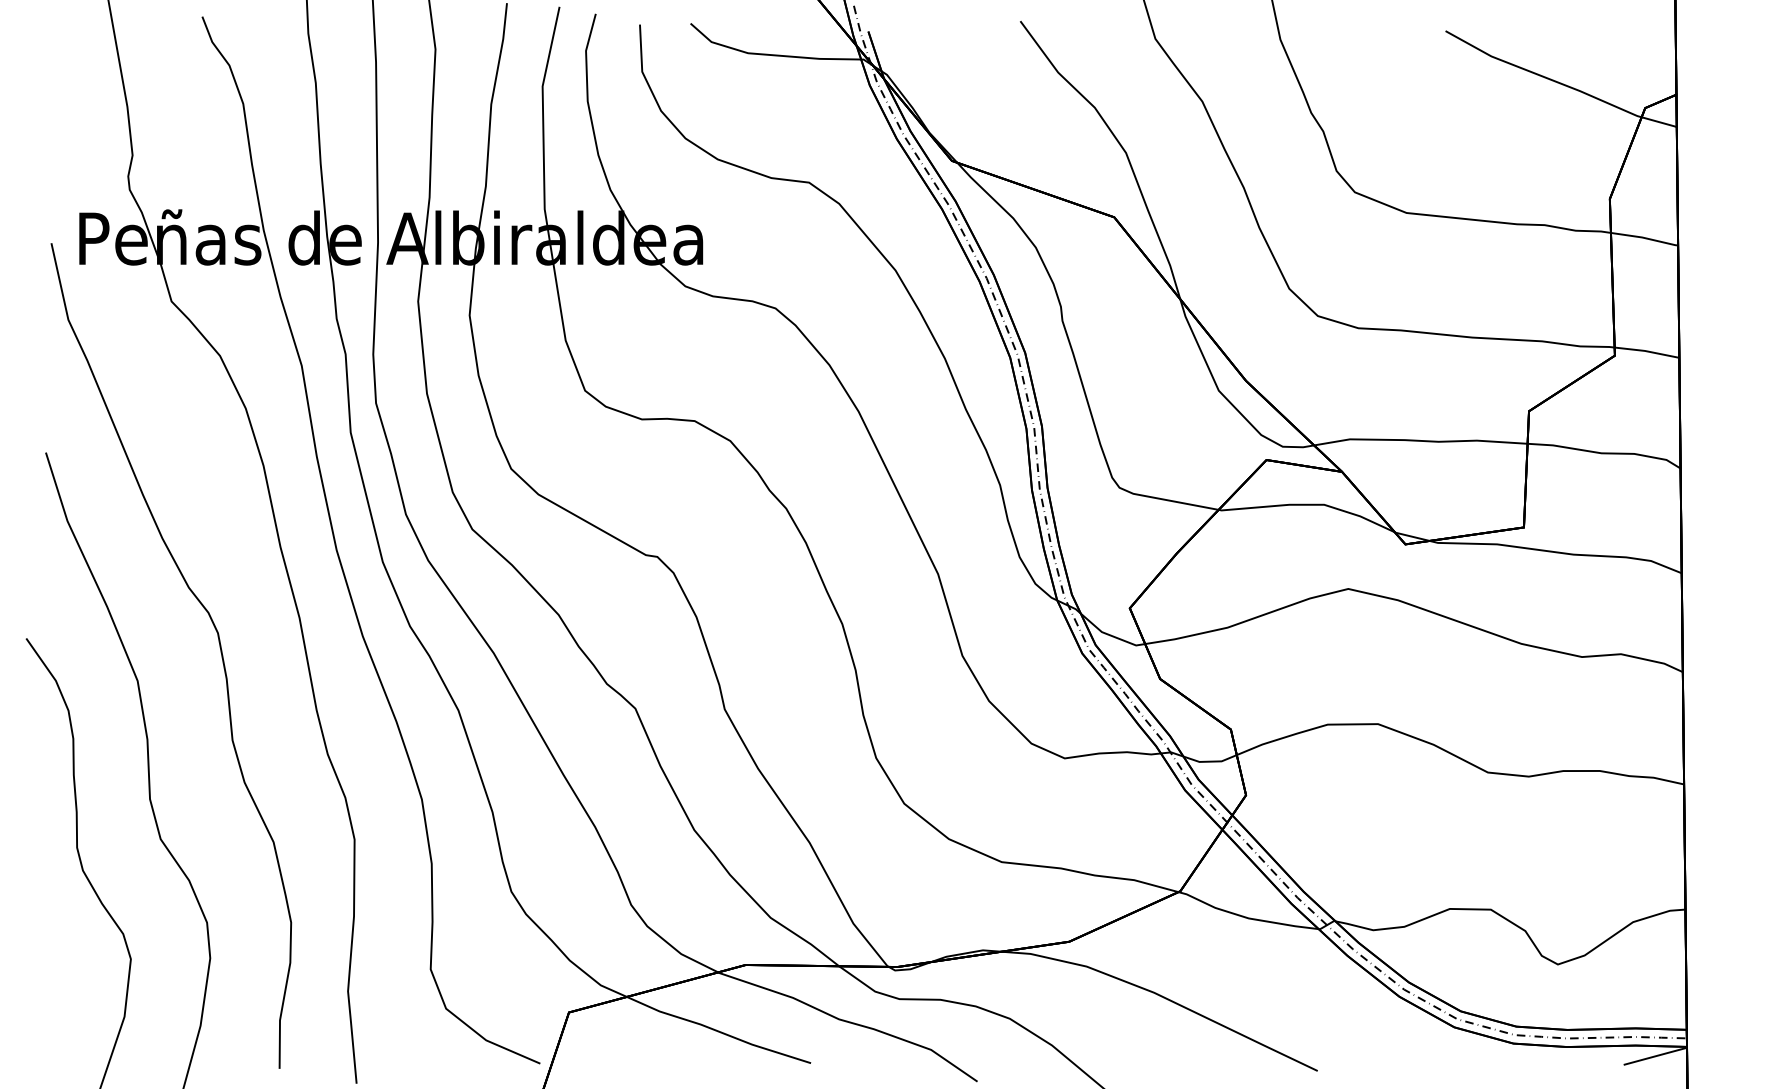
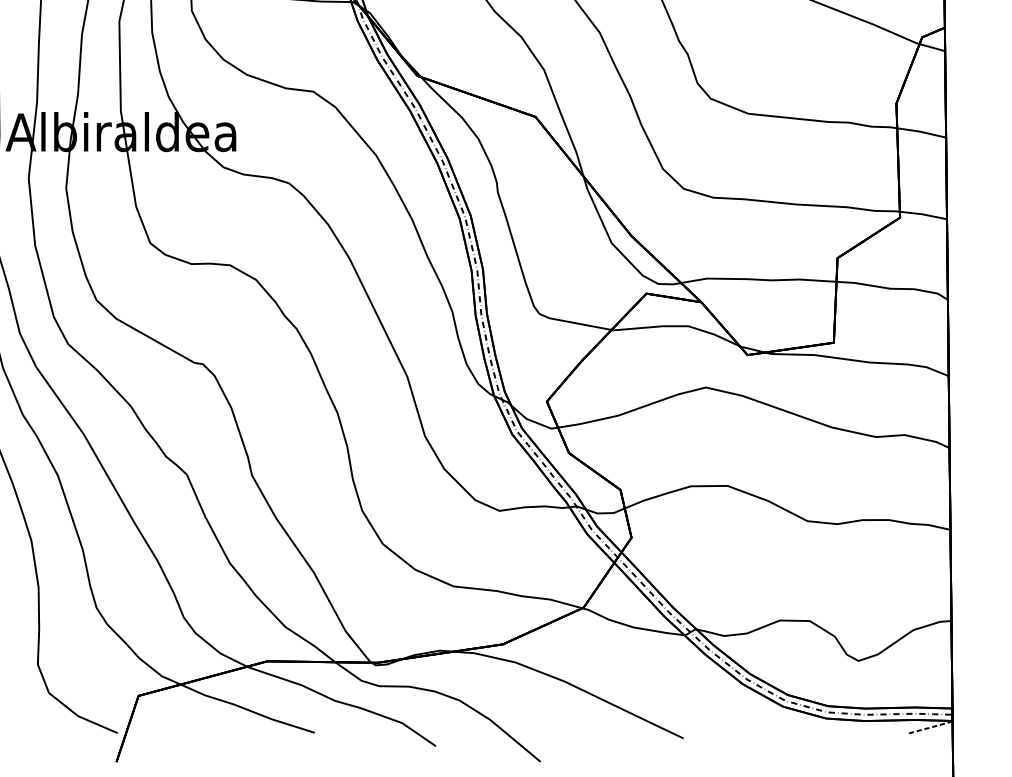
line: (1656, 1056) -> (930, 727), solid -> dashed

